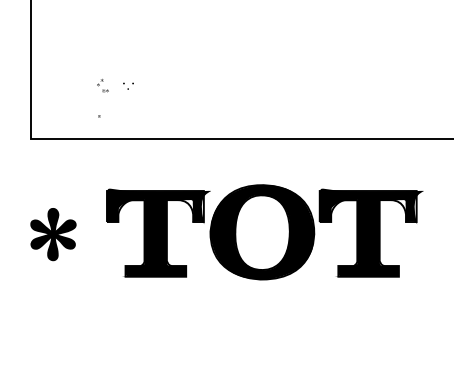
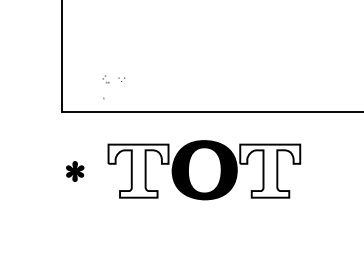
fill: (158, 232) -> (140, 170), removed
fill: (371, 232) -> (272, 170), removed
part: (51, 234) -> (74, 171), size x0.6

